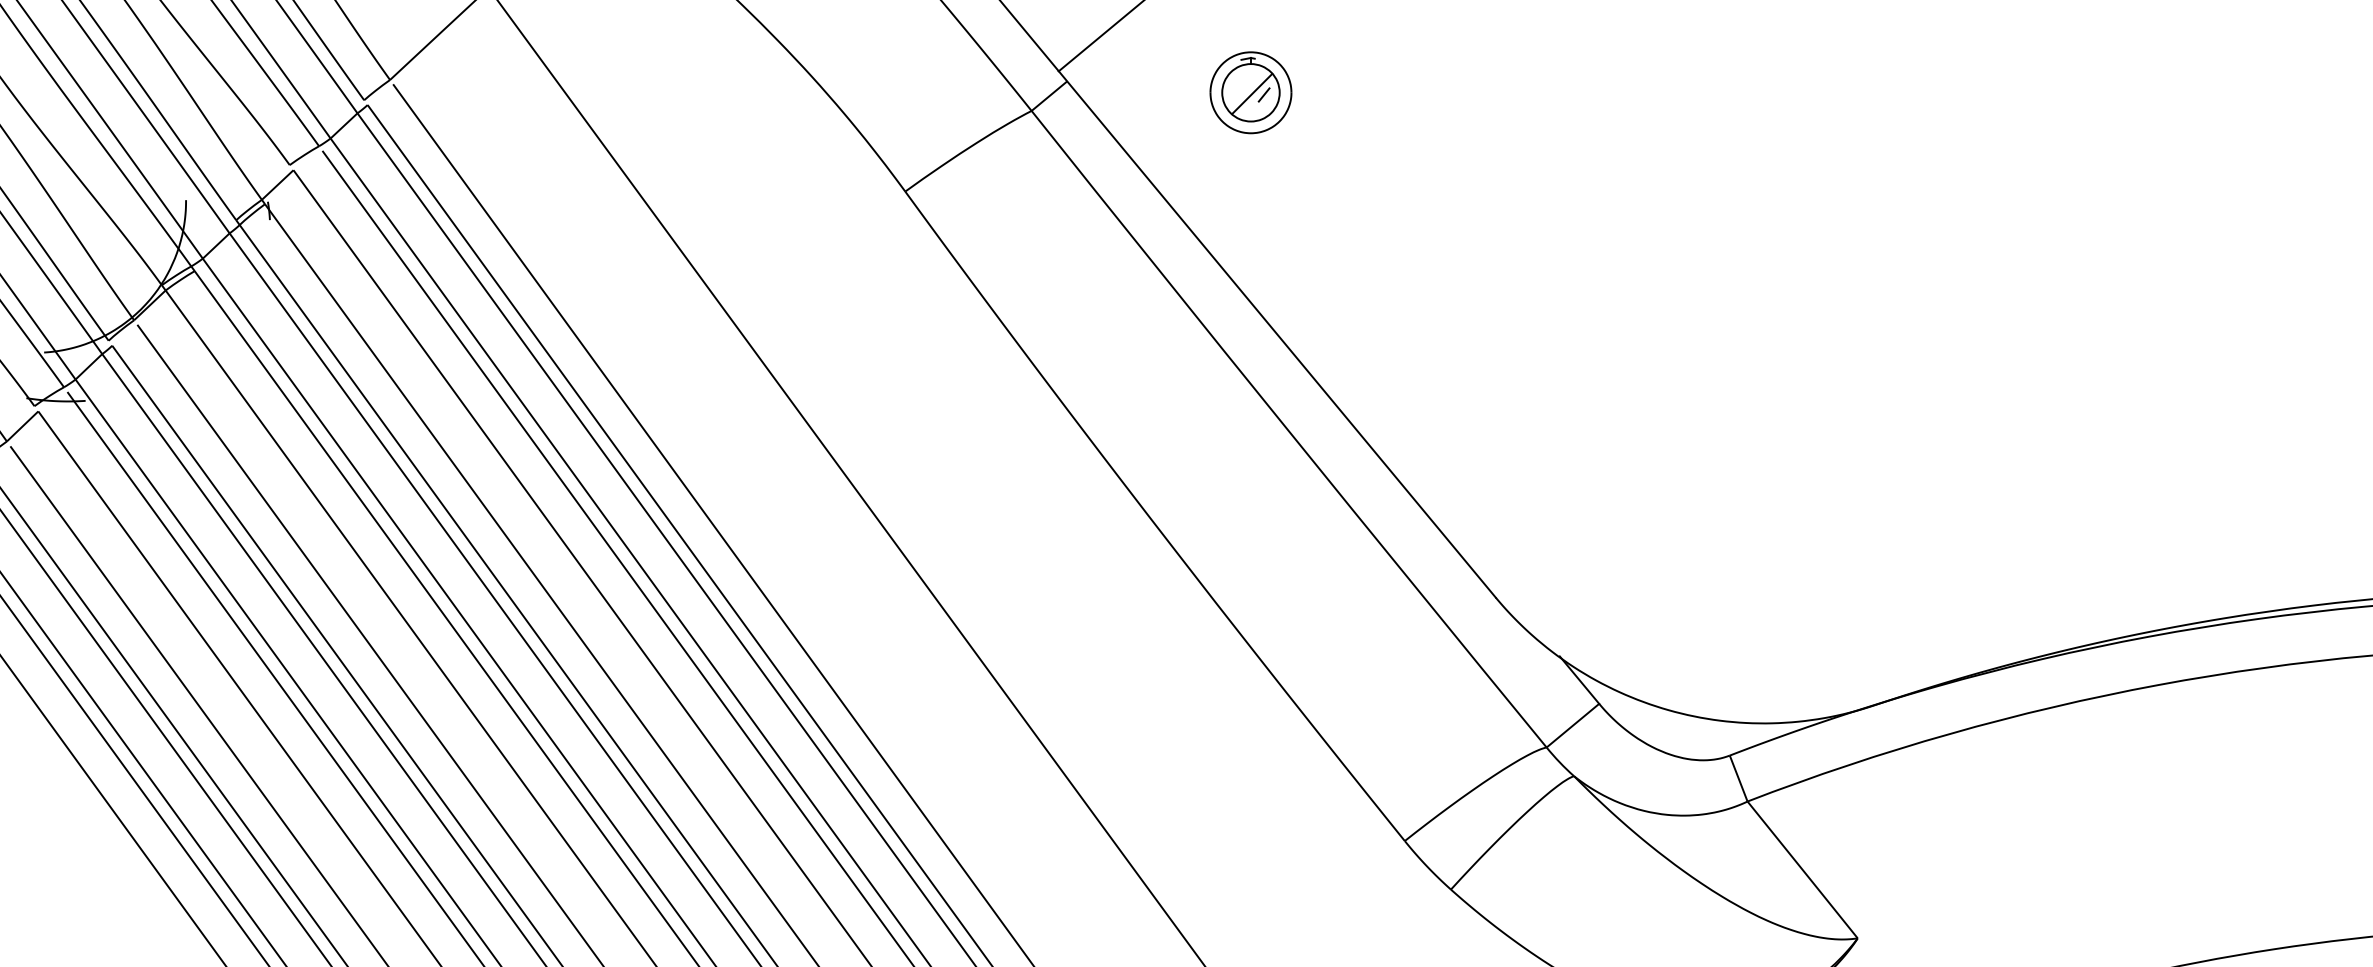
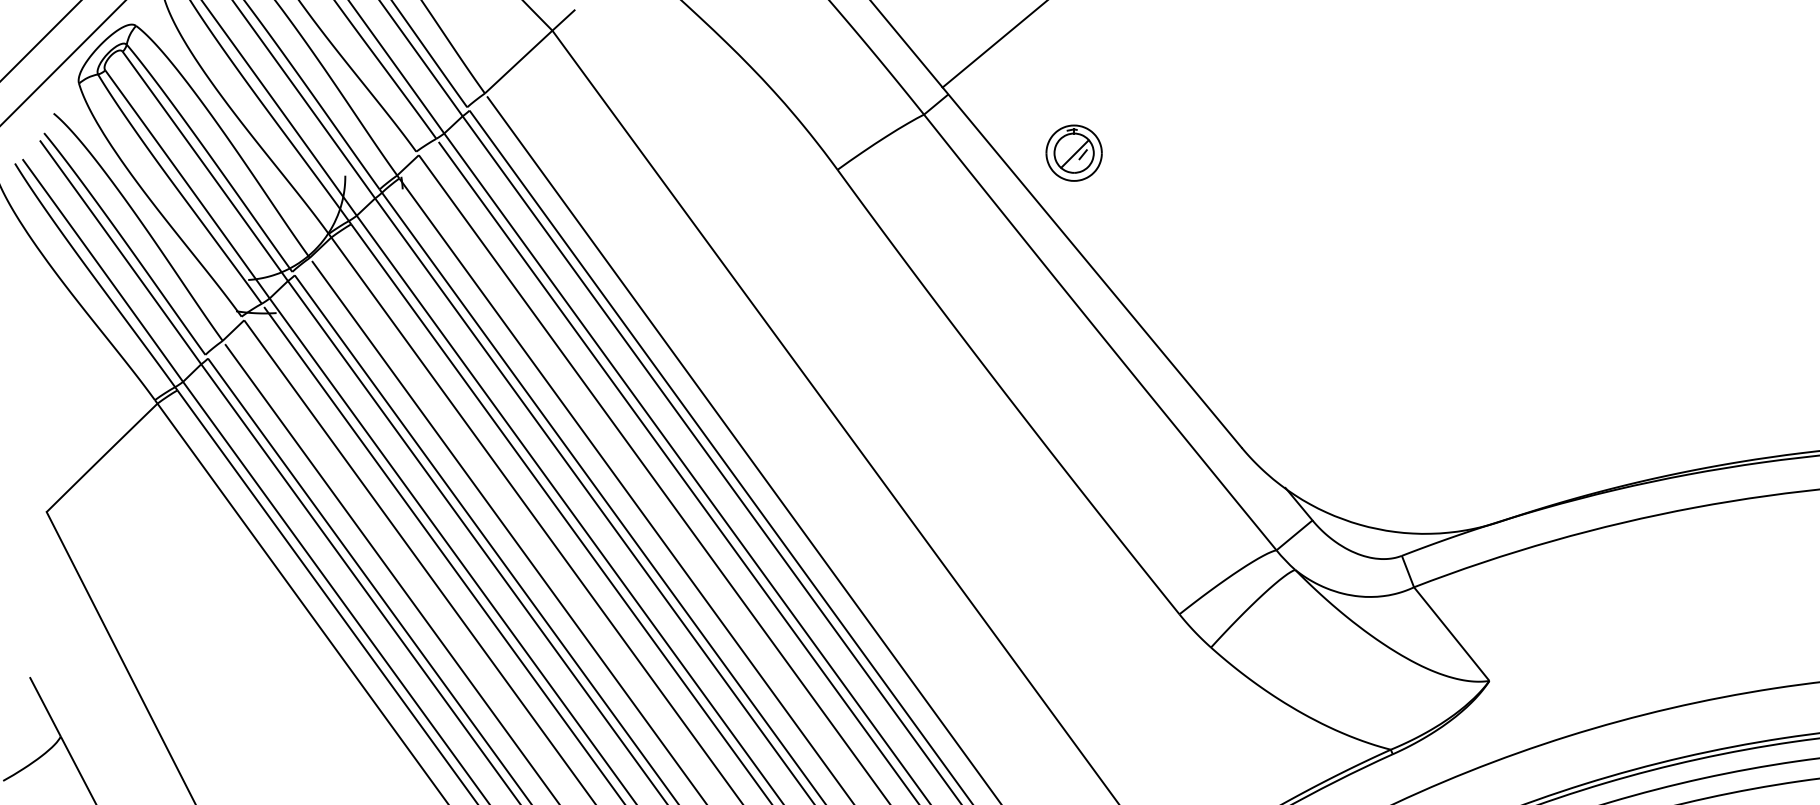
part: (1249, 91) -> (1073, 152), moved

